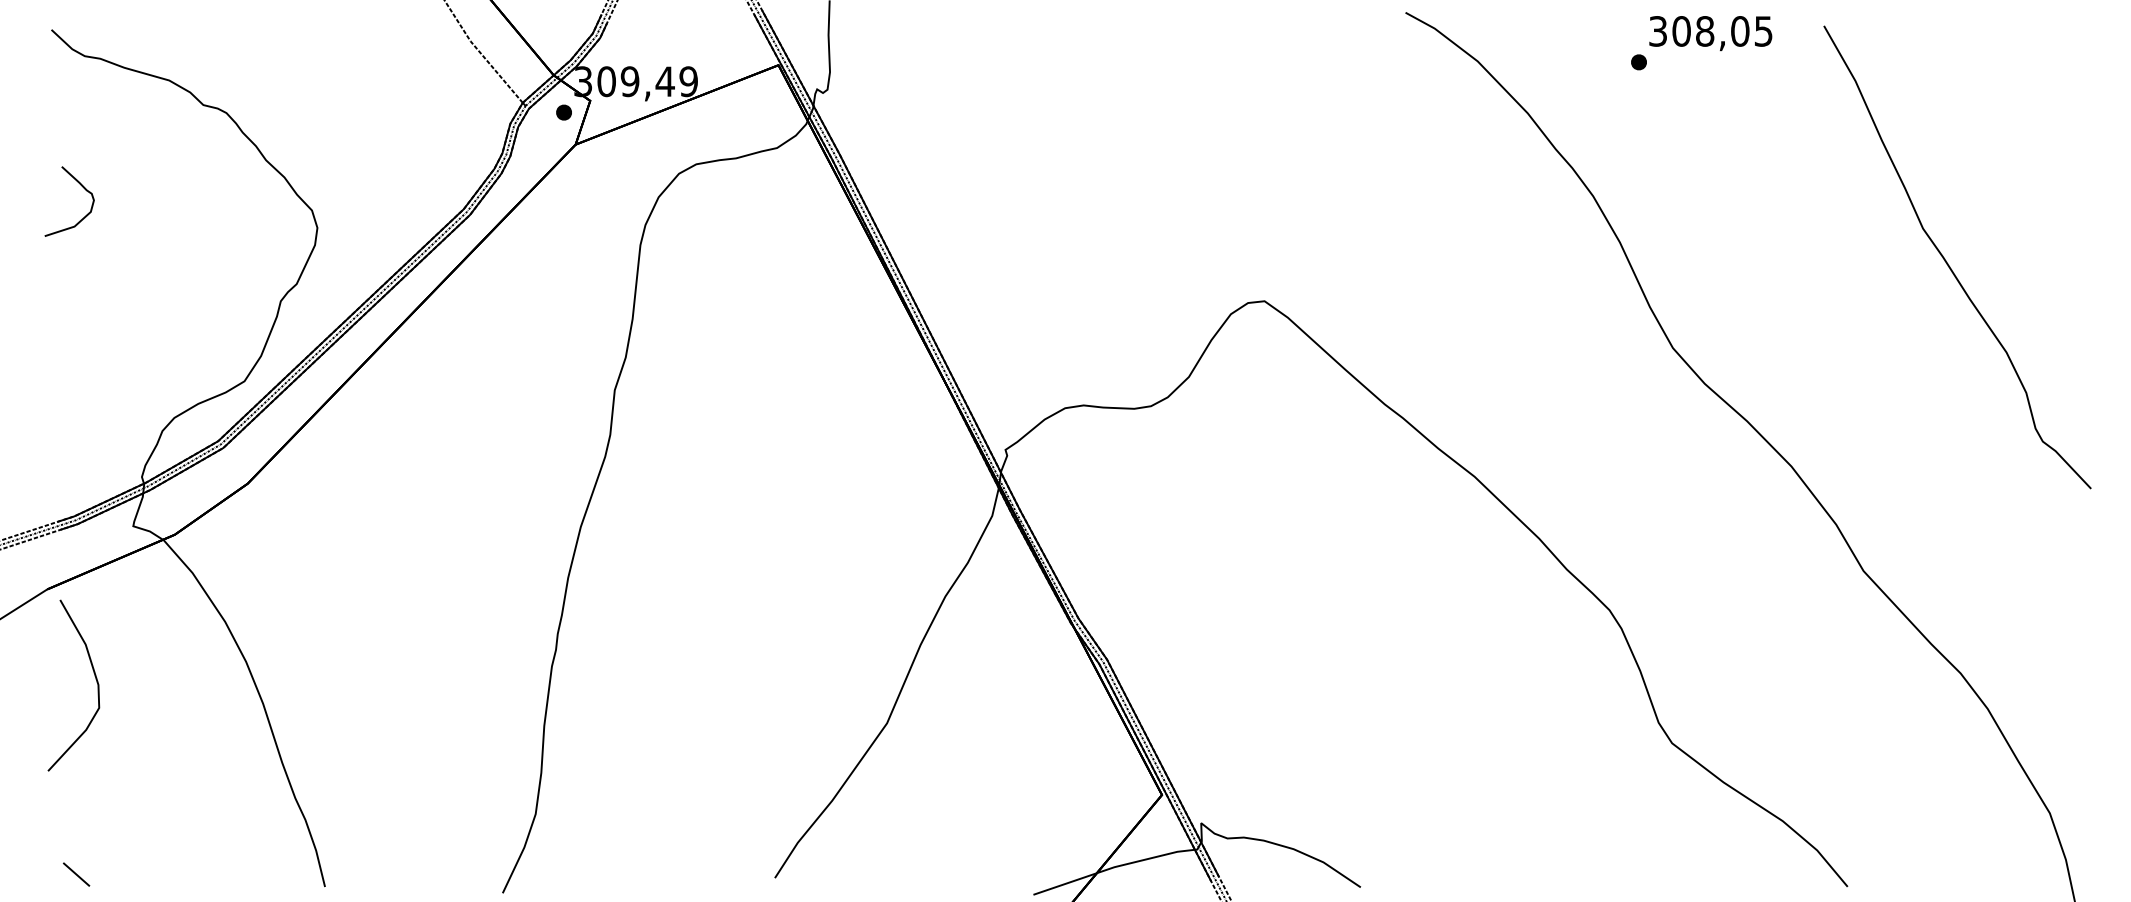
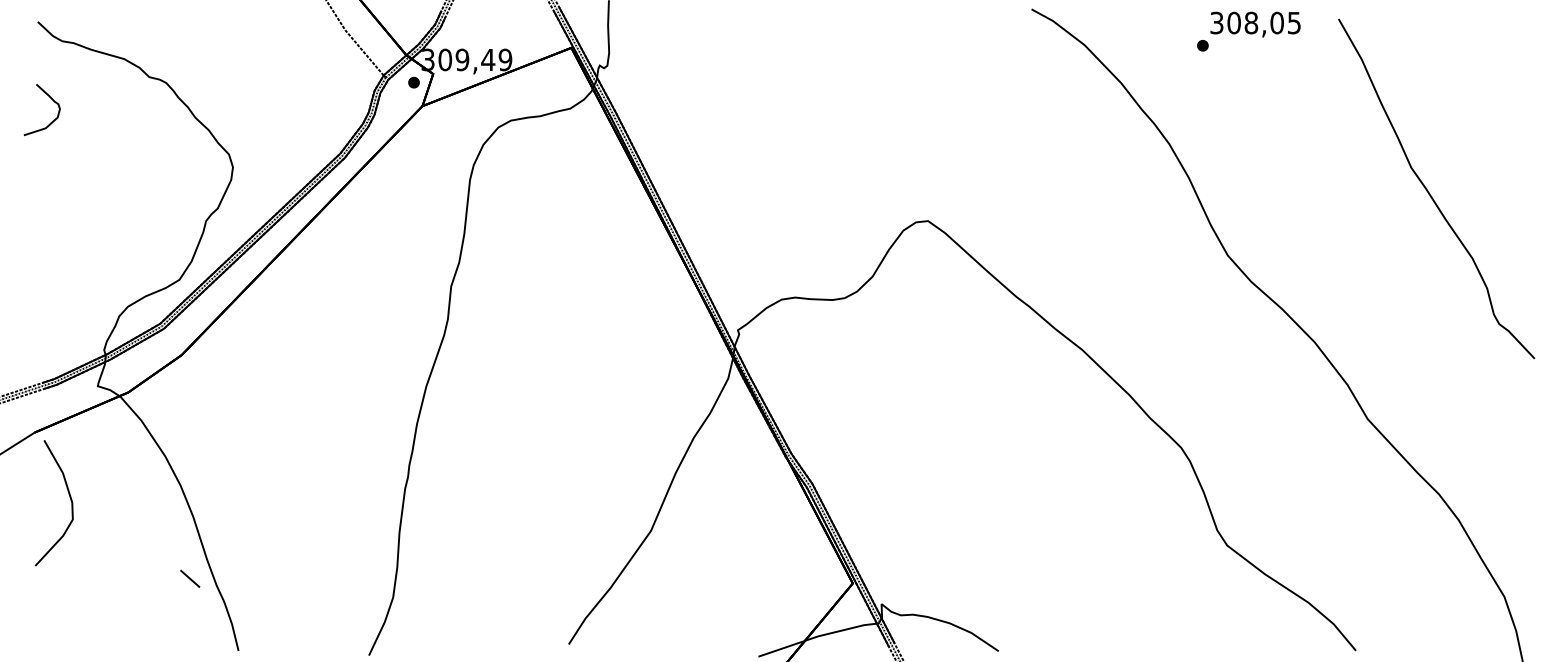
curve: (82, 187) -> (51, 99), moved
line: (76, 874) -> (190, 578), moved

